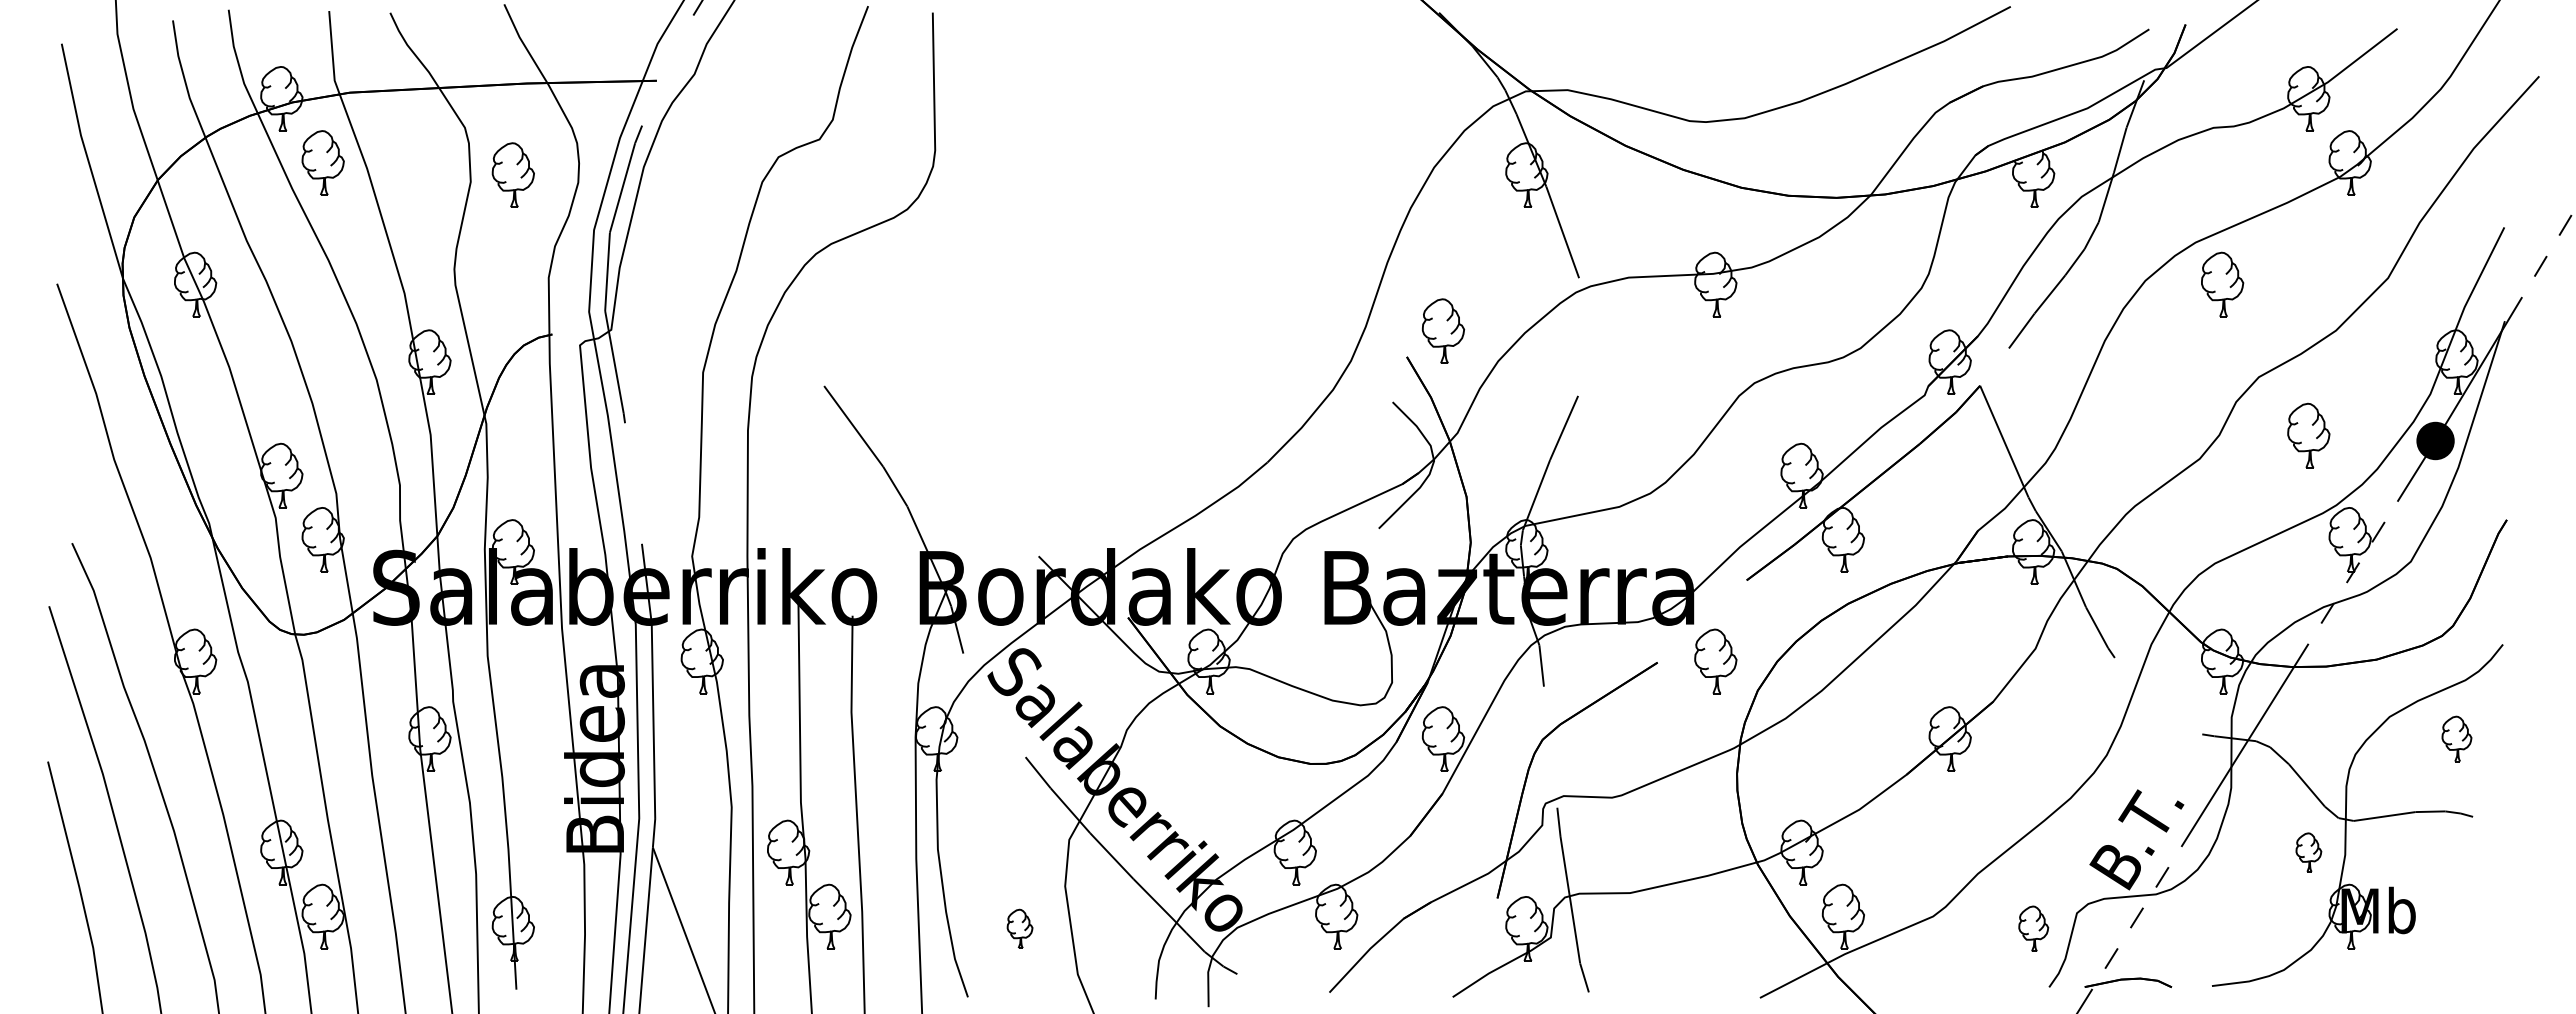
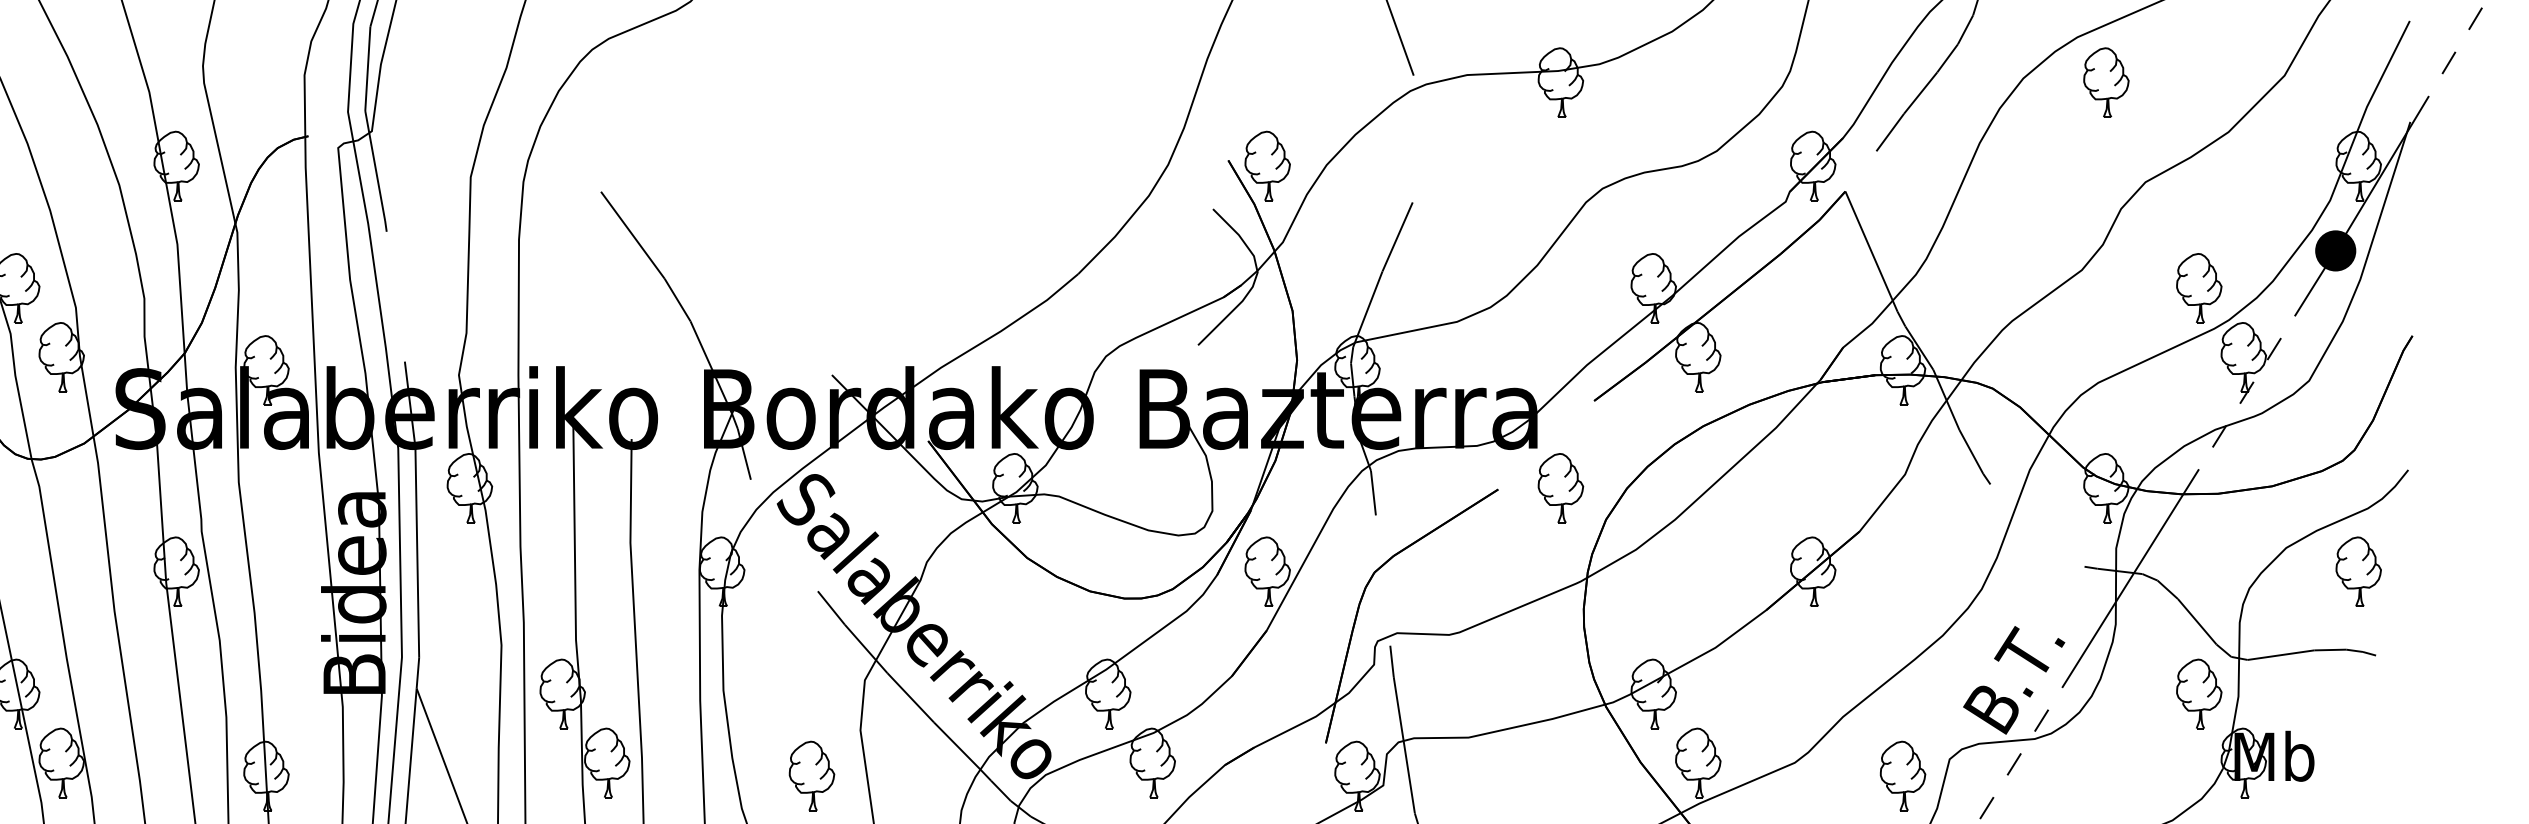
part: (1443, 330) -> (1267, 165), moved
part: (2308, 435) -> (2198, 288), moved
part: (2456, 738) -> (2358, 571), size x1.43
part: (2308, 852) -> (2198, 693), size x1.67
part: (1019, 928) -> (811, 775), size x1.67
part: (2033, 928) -> (1902, 775), size x1.43

